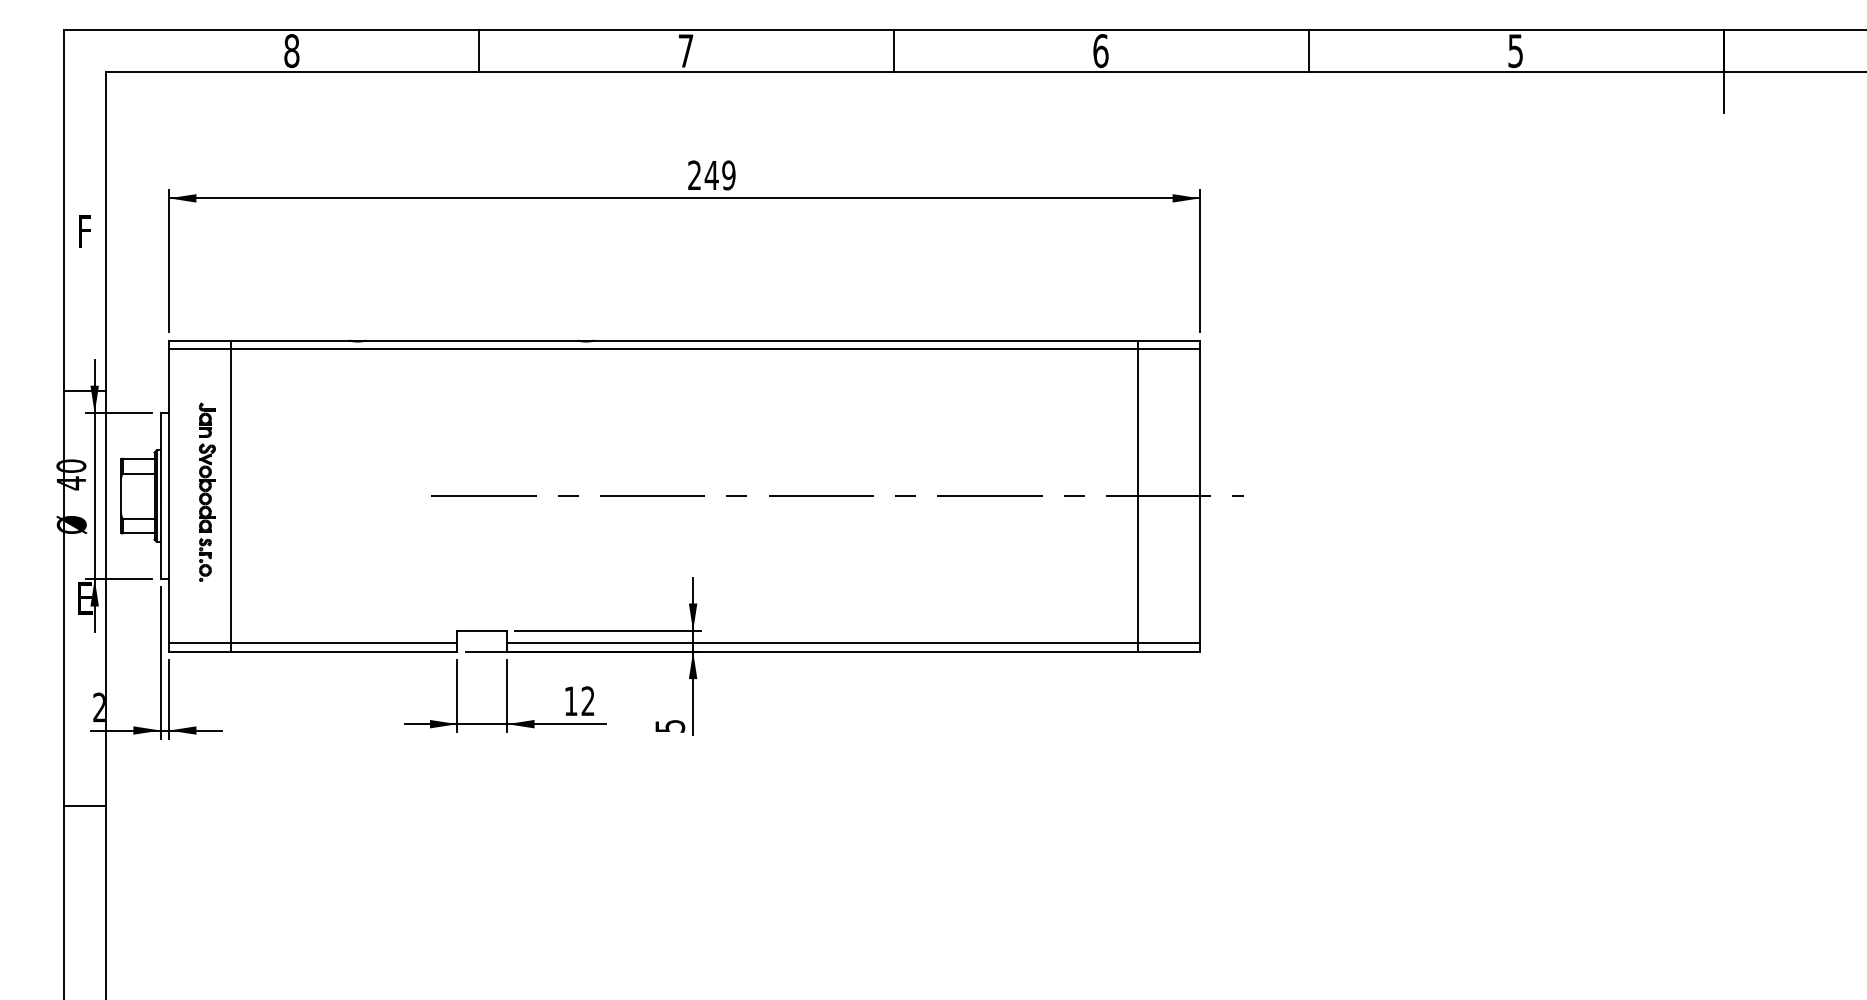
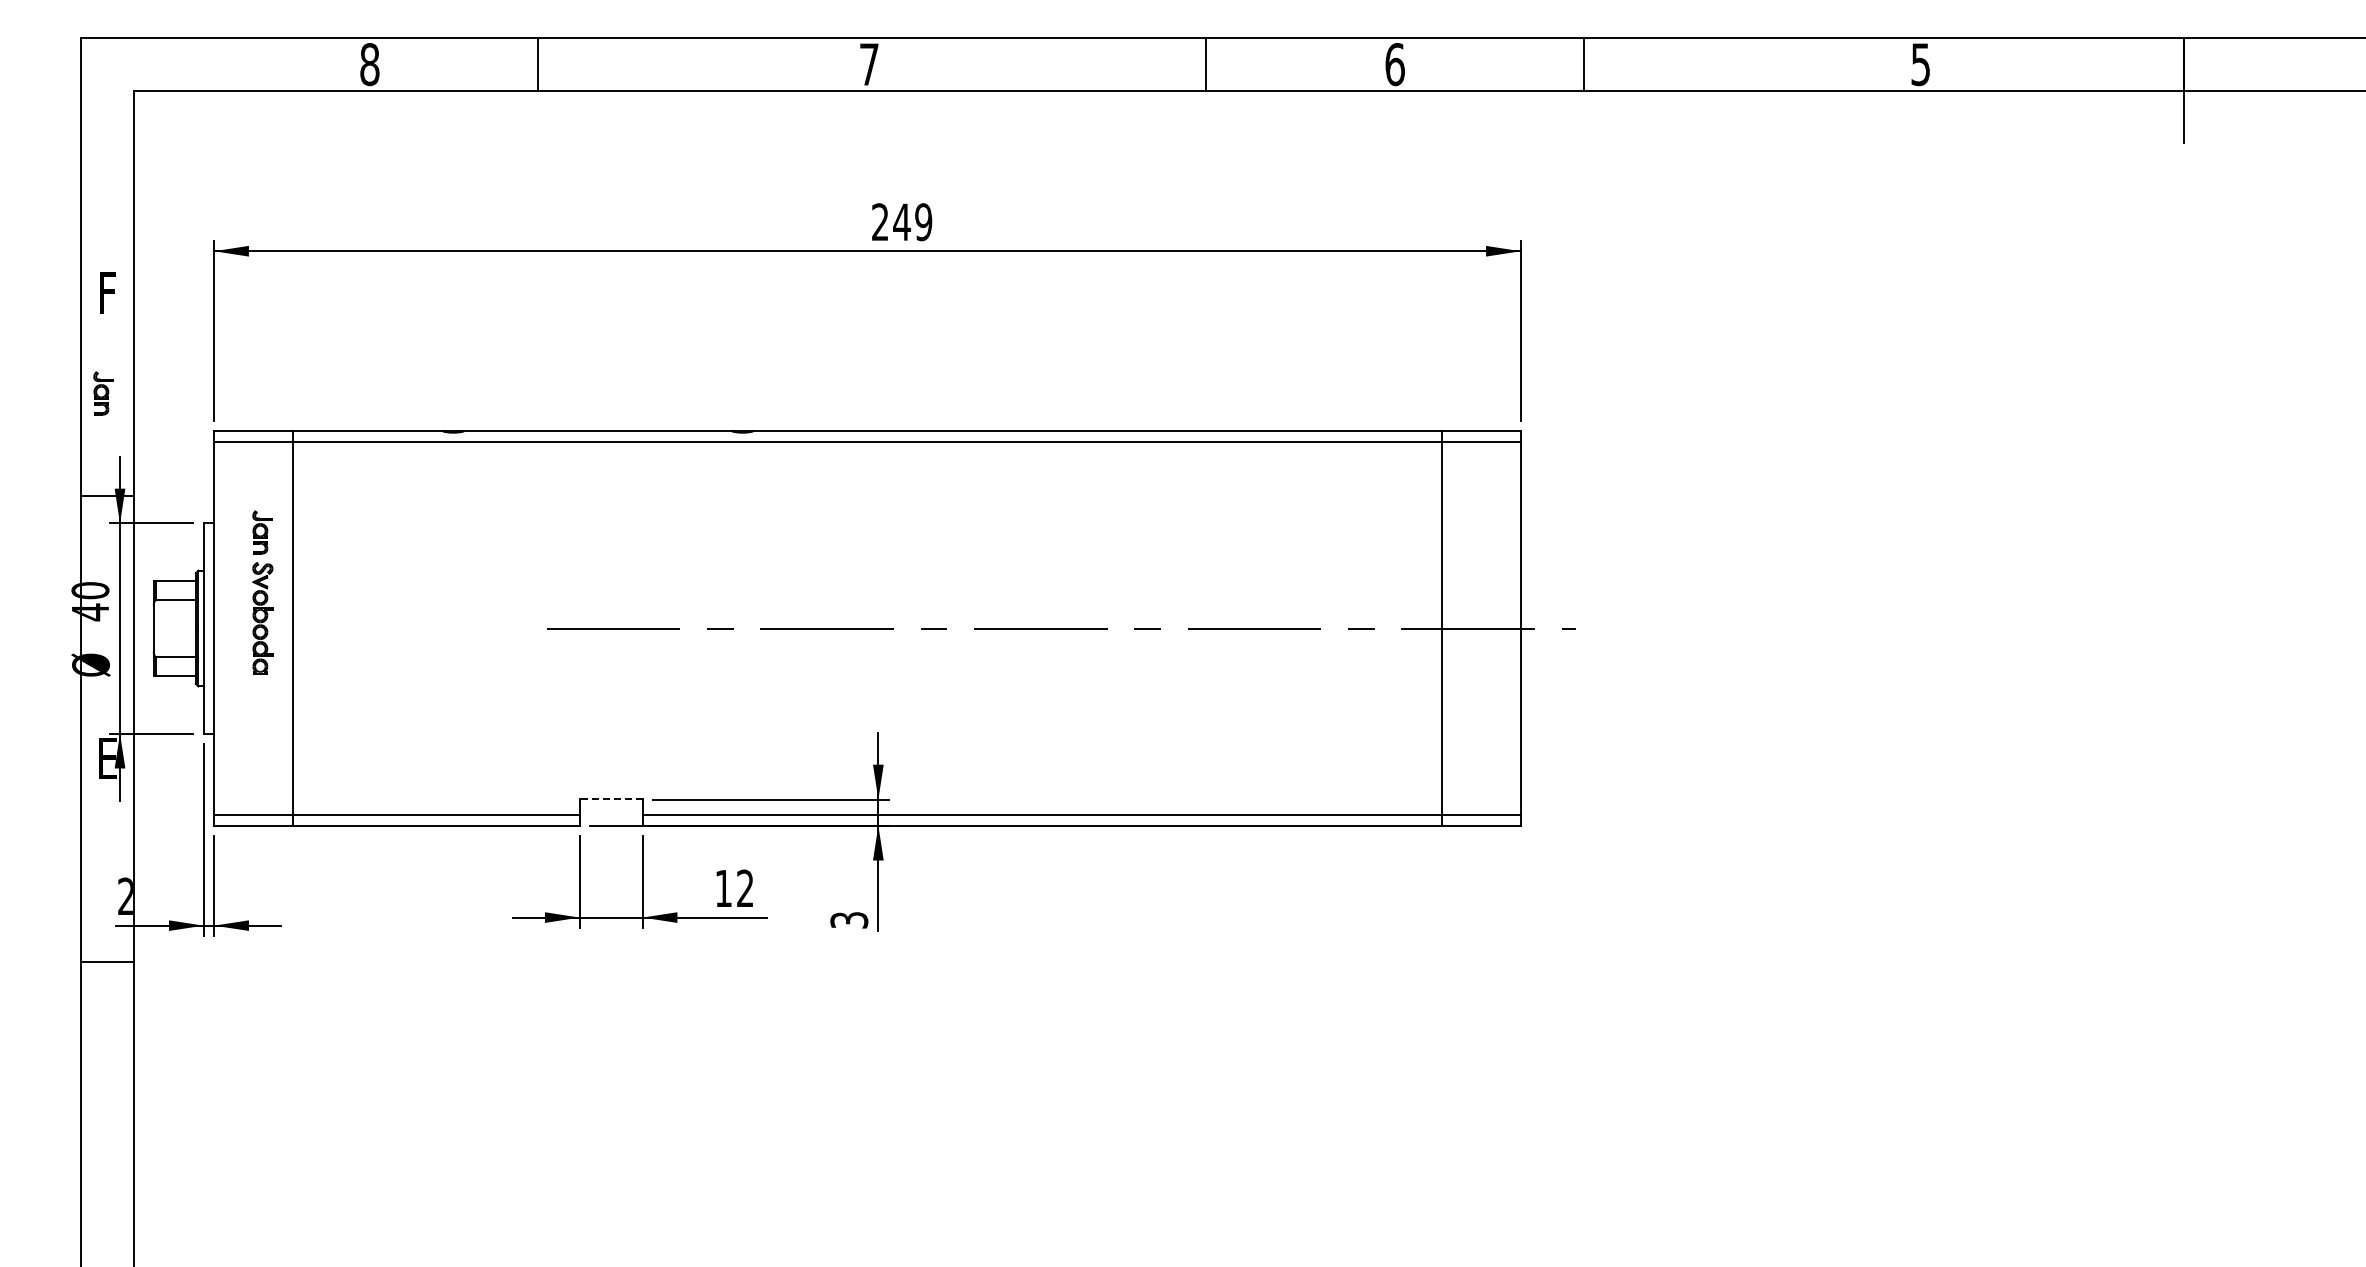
line: (478, 51) -> (537, 64), moved
line: (893, 51) -> (1205, 64), moved
line: (1308, 51) -> (1584, 64), moved
part: (81, 310) -> (103, 393), added
part: (205, 559) -> (260, 709), removed
line: (482, 630) -> (611, 799), solid -> dashed
text: (669, 725) -> (848, 919), 5 -> 3
line: (84, 806) -> (107, 962), moved

